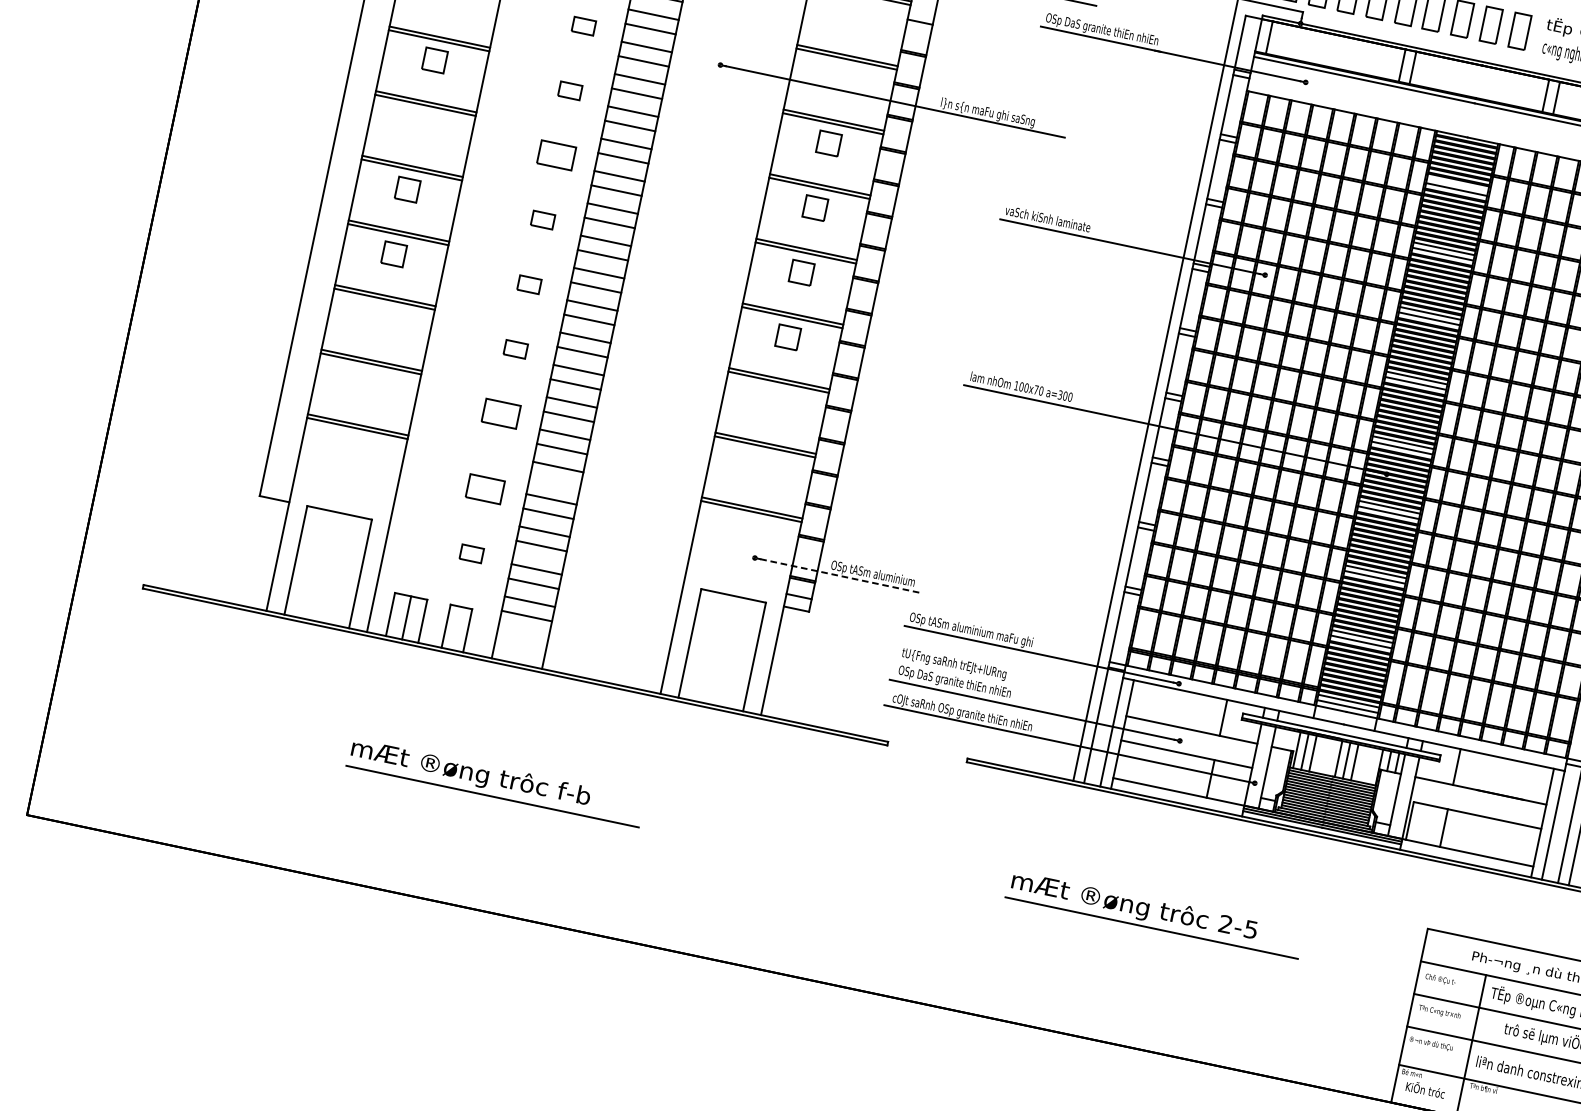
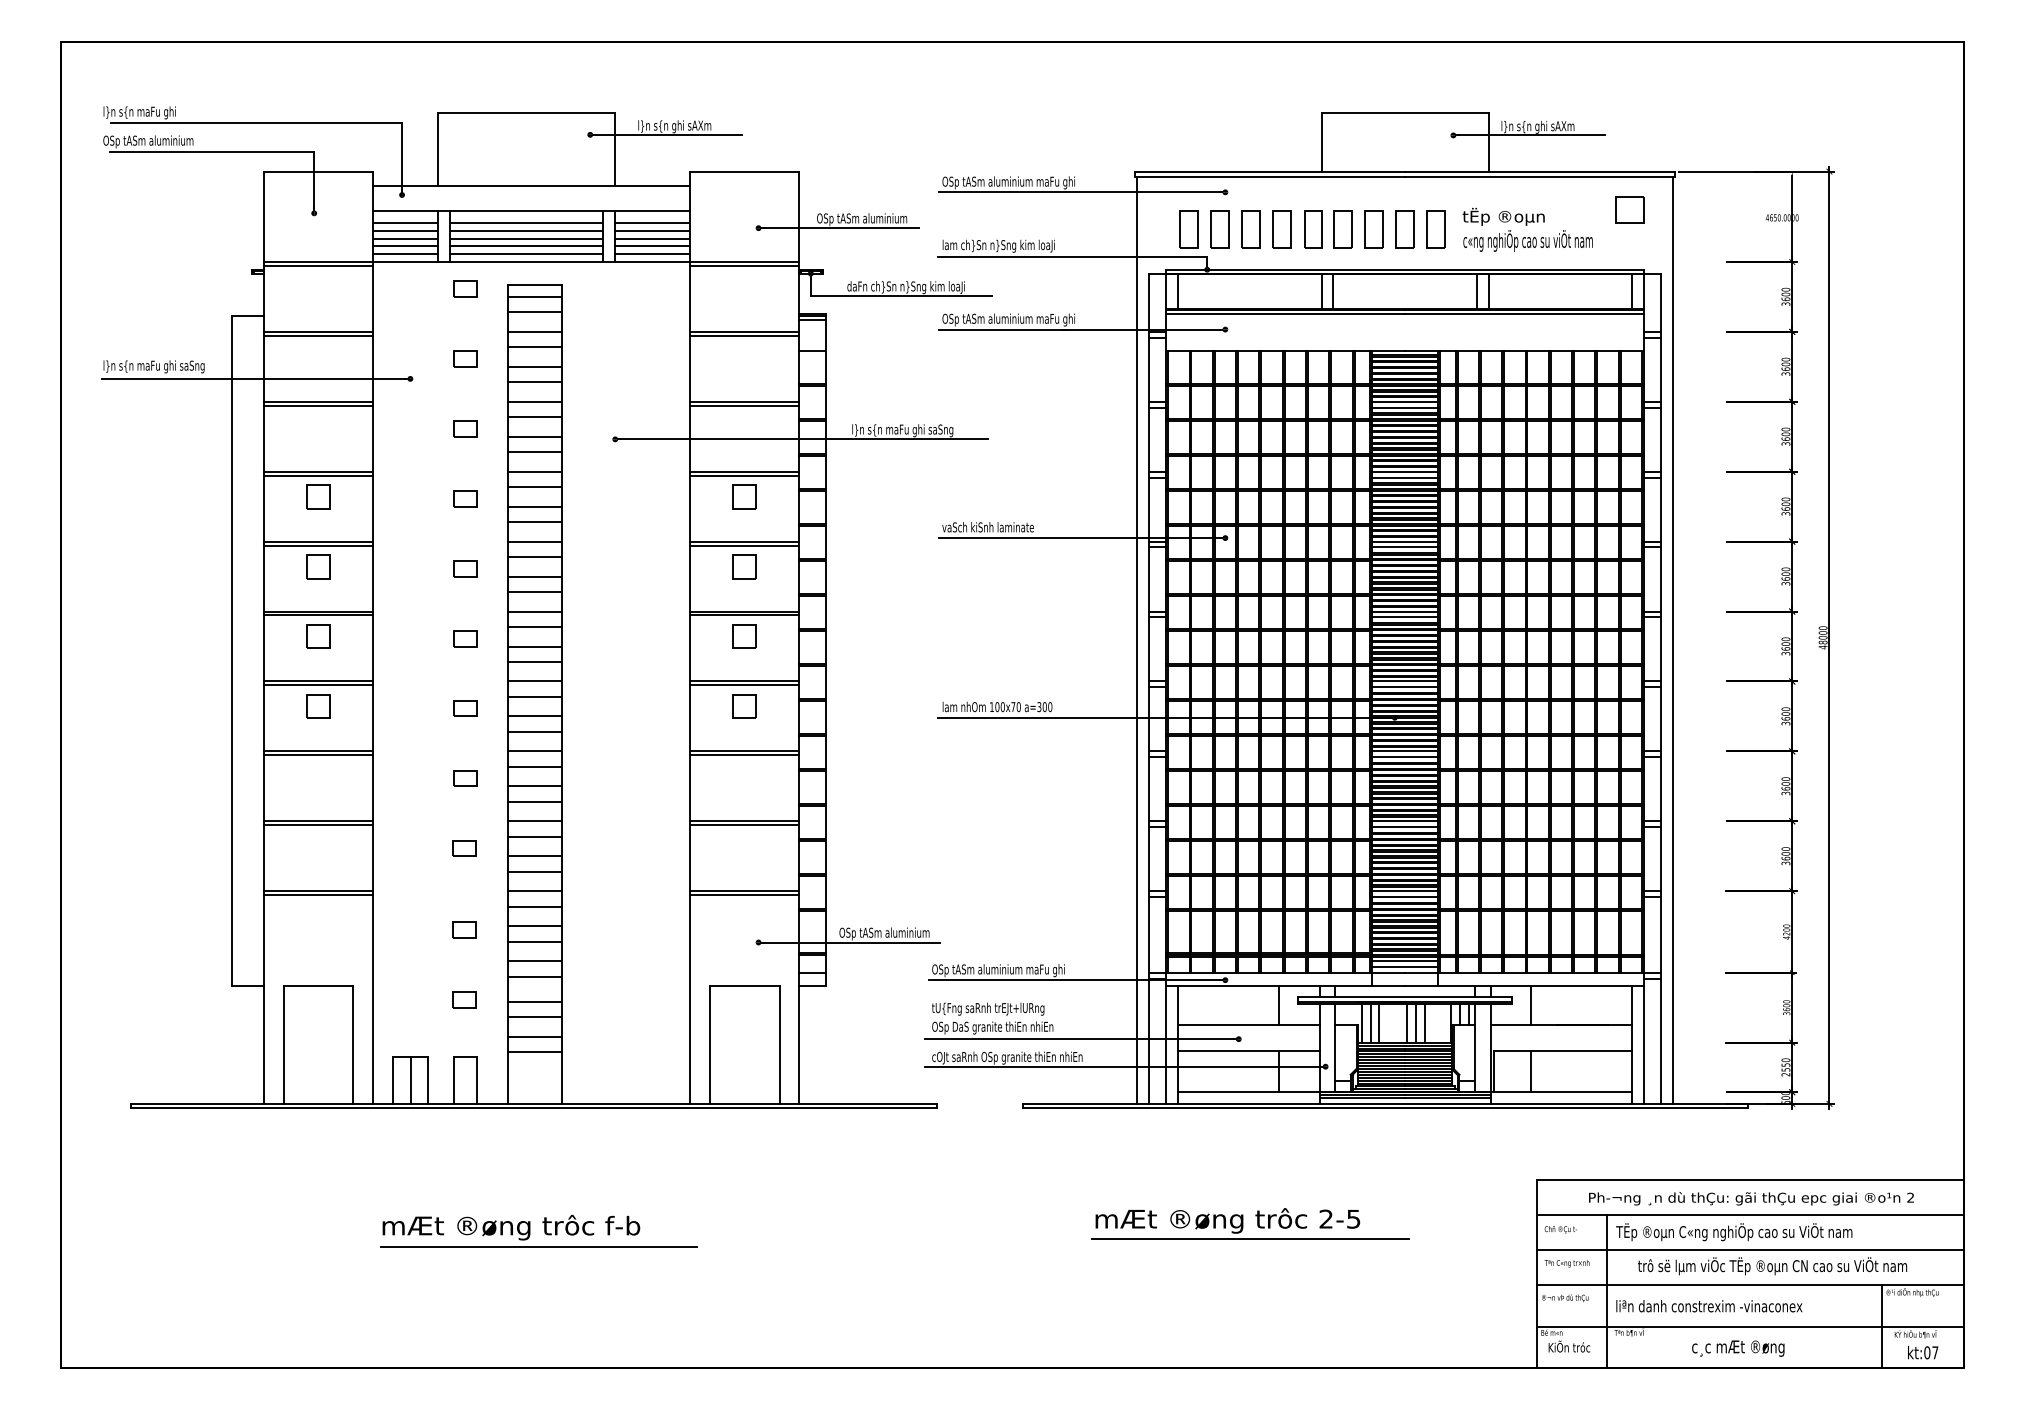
text: (1116, 32) -> (1018, 319), OSp DaS granite thiEn nhiEn -> OSp tASm aluminium maFu ghi
part: (421, 124) -> (318, 566), added
part: (556, 155) -> (465, 568), size x0.62
line: (1458, 183) -> (1405, 401), added
part: (501, 413) -> (464, 848), size x0.62
line: (554, 481) -> (534, 906), added
part: (485, 488) -> (464, 929), size x0.62
line: (841, 576) -> (852, 942), dashed -> solid

